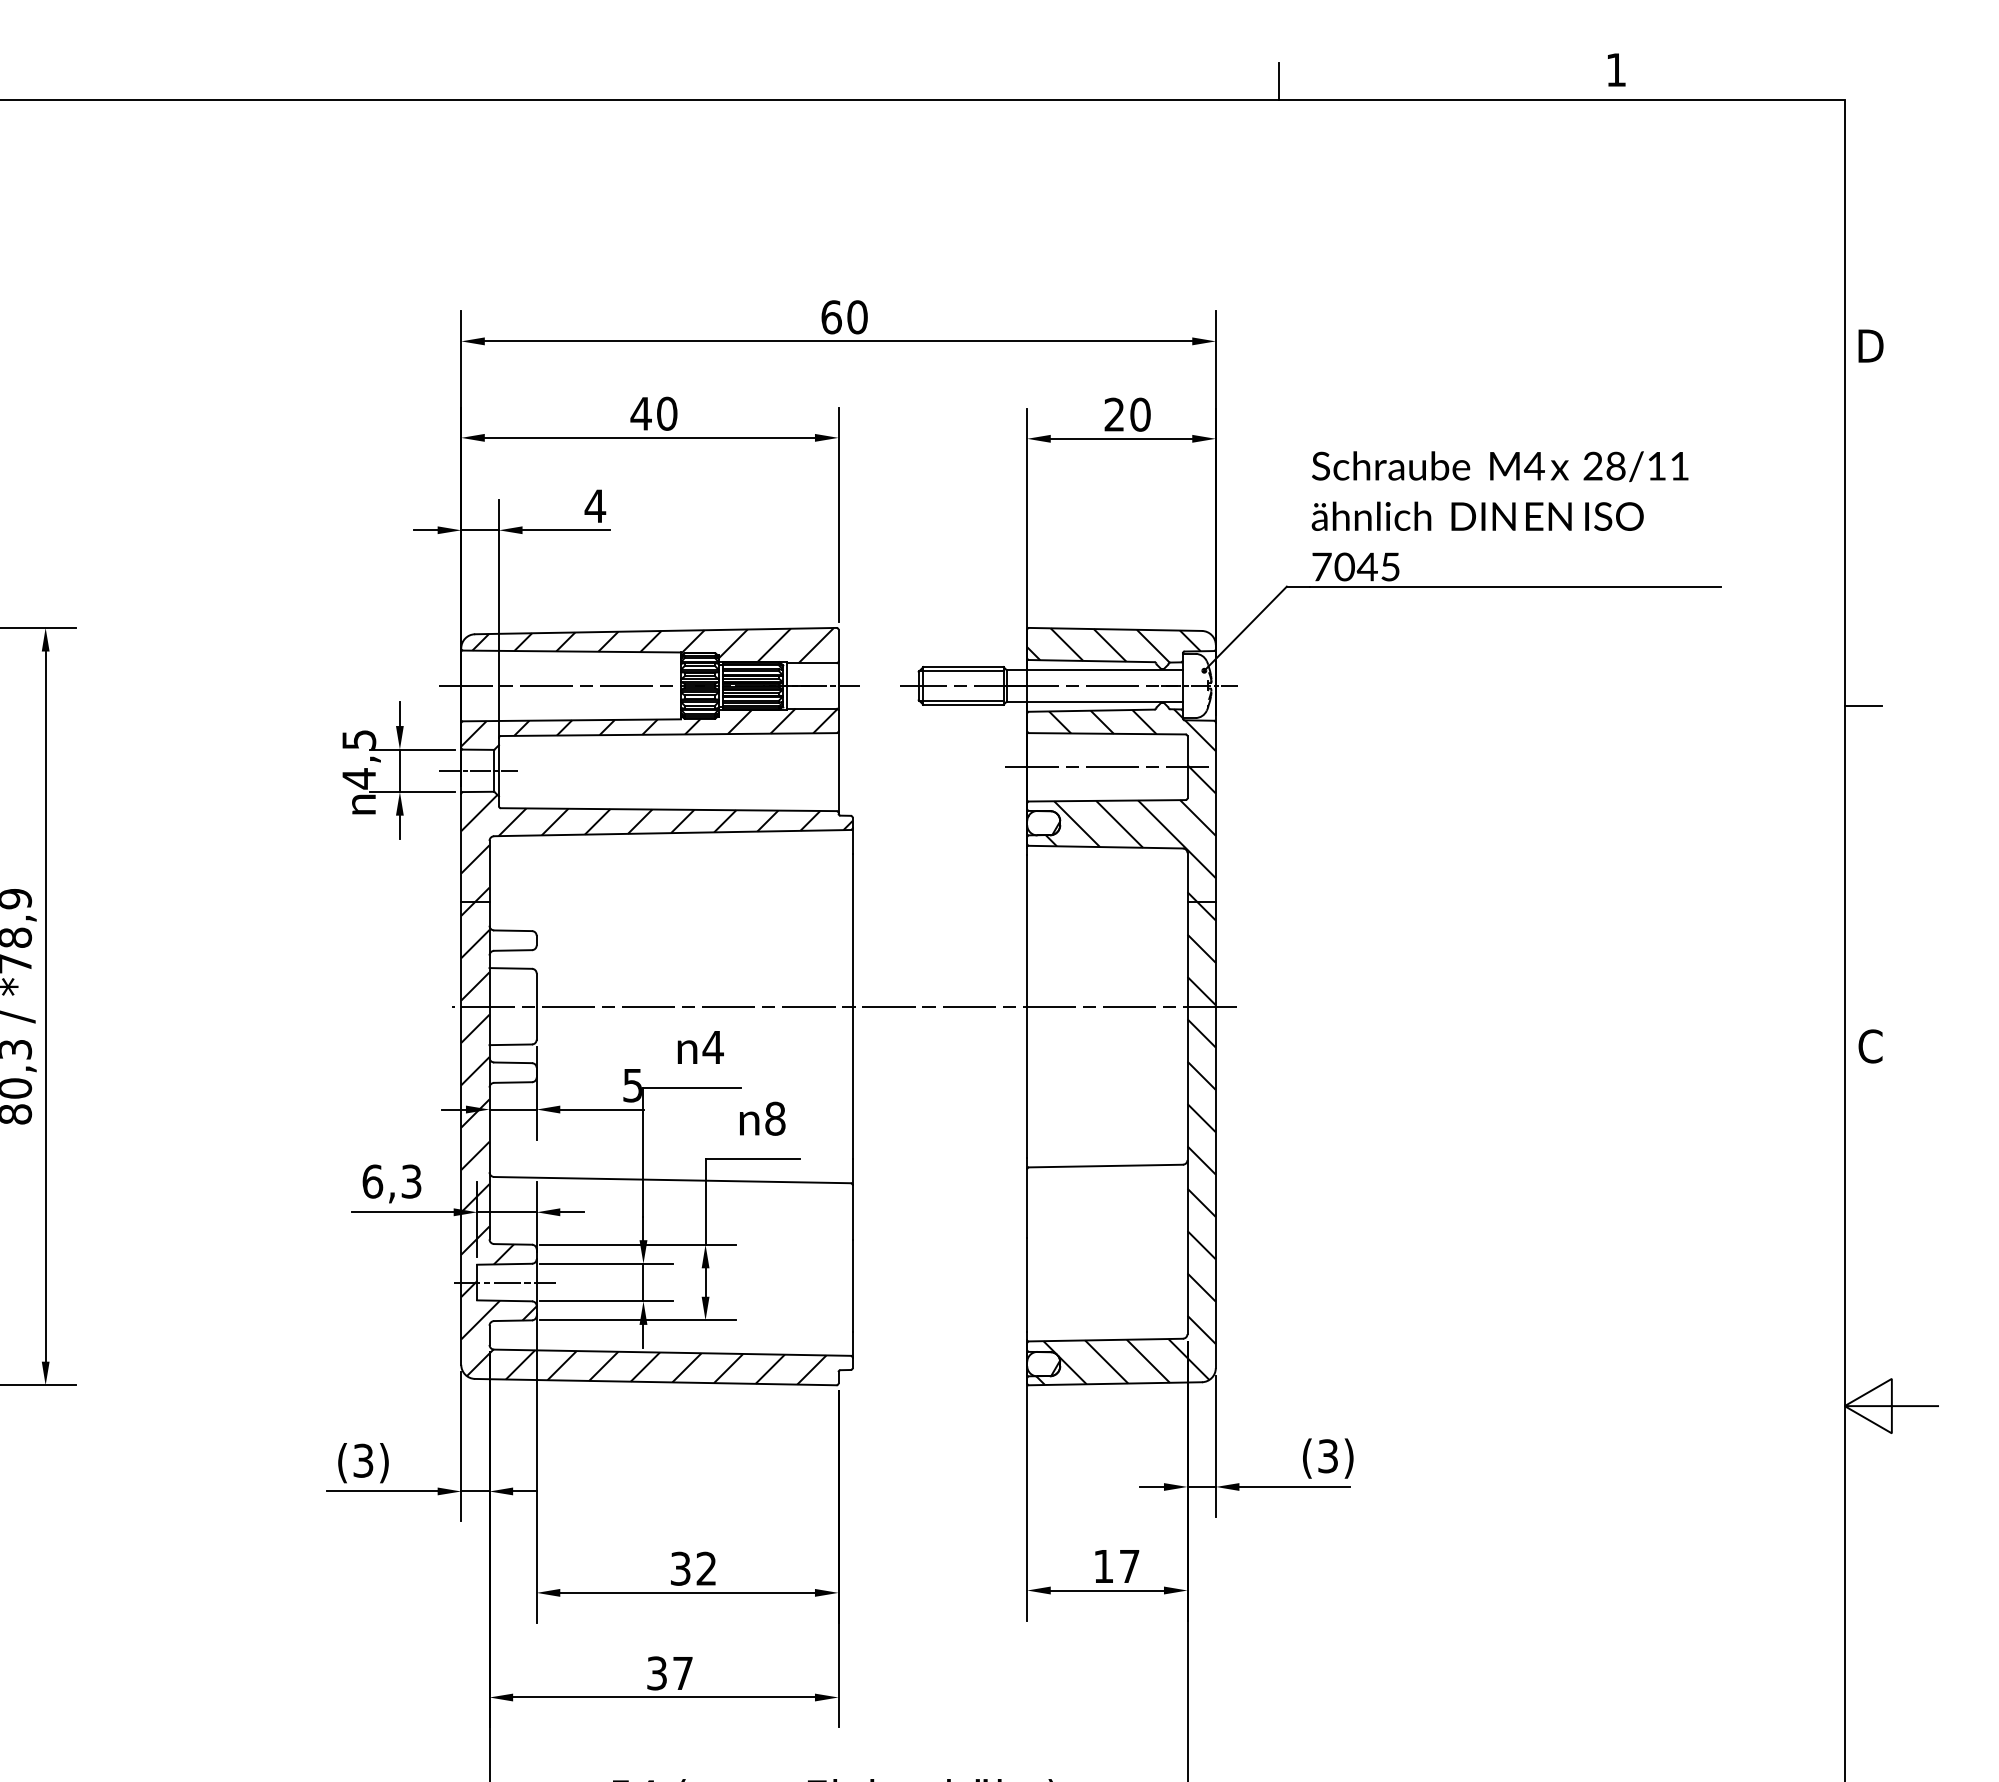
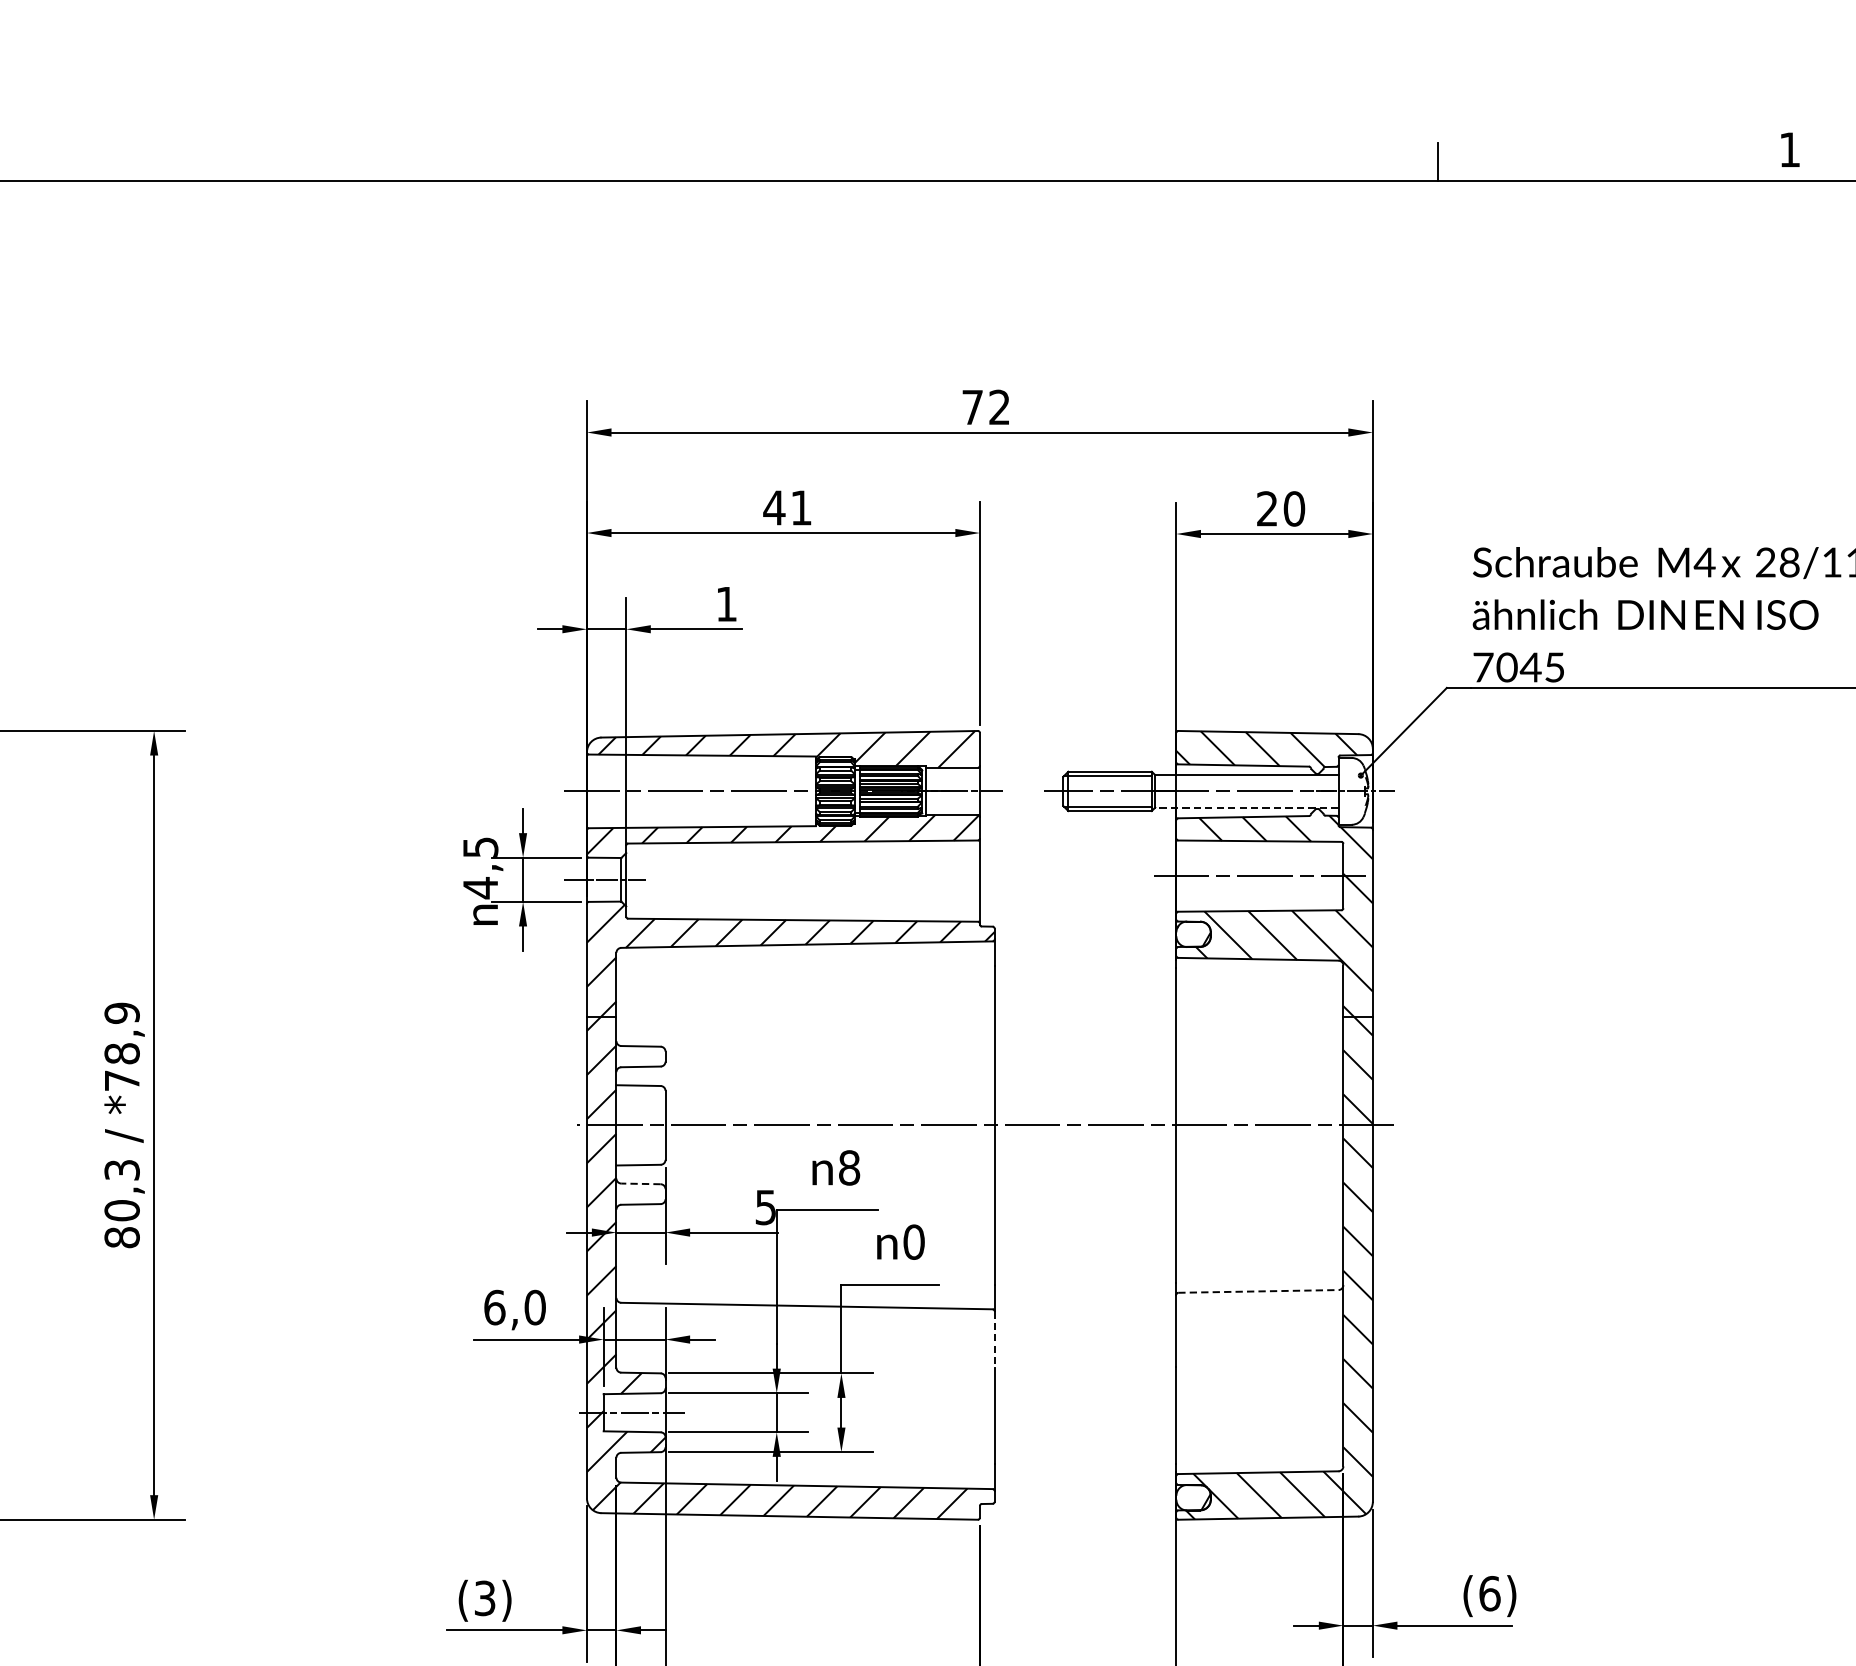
text: (844, 317) -> (986, 407), 60 -> 72
text: (667, 413) -> (801, 507), 40 -> 41
text: (595, 505) -> (726, 603), 4 -> 1
line: (1094, 701) -> (1246, 807), solid -> dashed
text: (712, 1047) -> (848, 1167), 4 -> 8
line: (513, 1062) -> (641, 1183), solid -> dashed
text: (775, 1118) -> (914, 1241), 8 -> 0
line: (1105, 1166) -> (1257, 1291), solid -> dashed
text: (411, 1181) -> (535, 1307), 6,3 -> 6,0
line: (852, 1212) -> (994, 1339), solid -> dashed
text: (1328, 1456) -> (1490, 1593), (3) -> (6)

